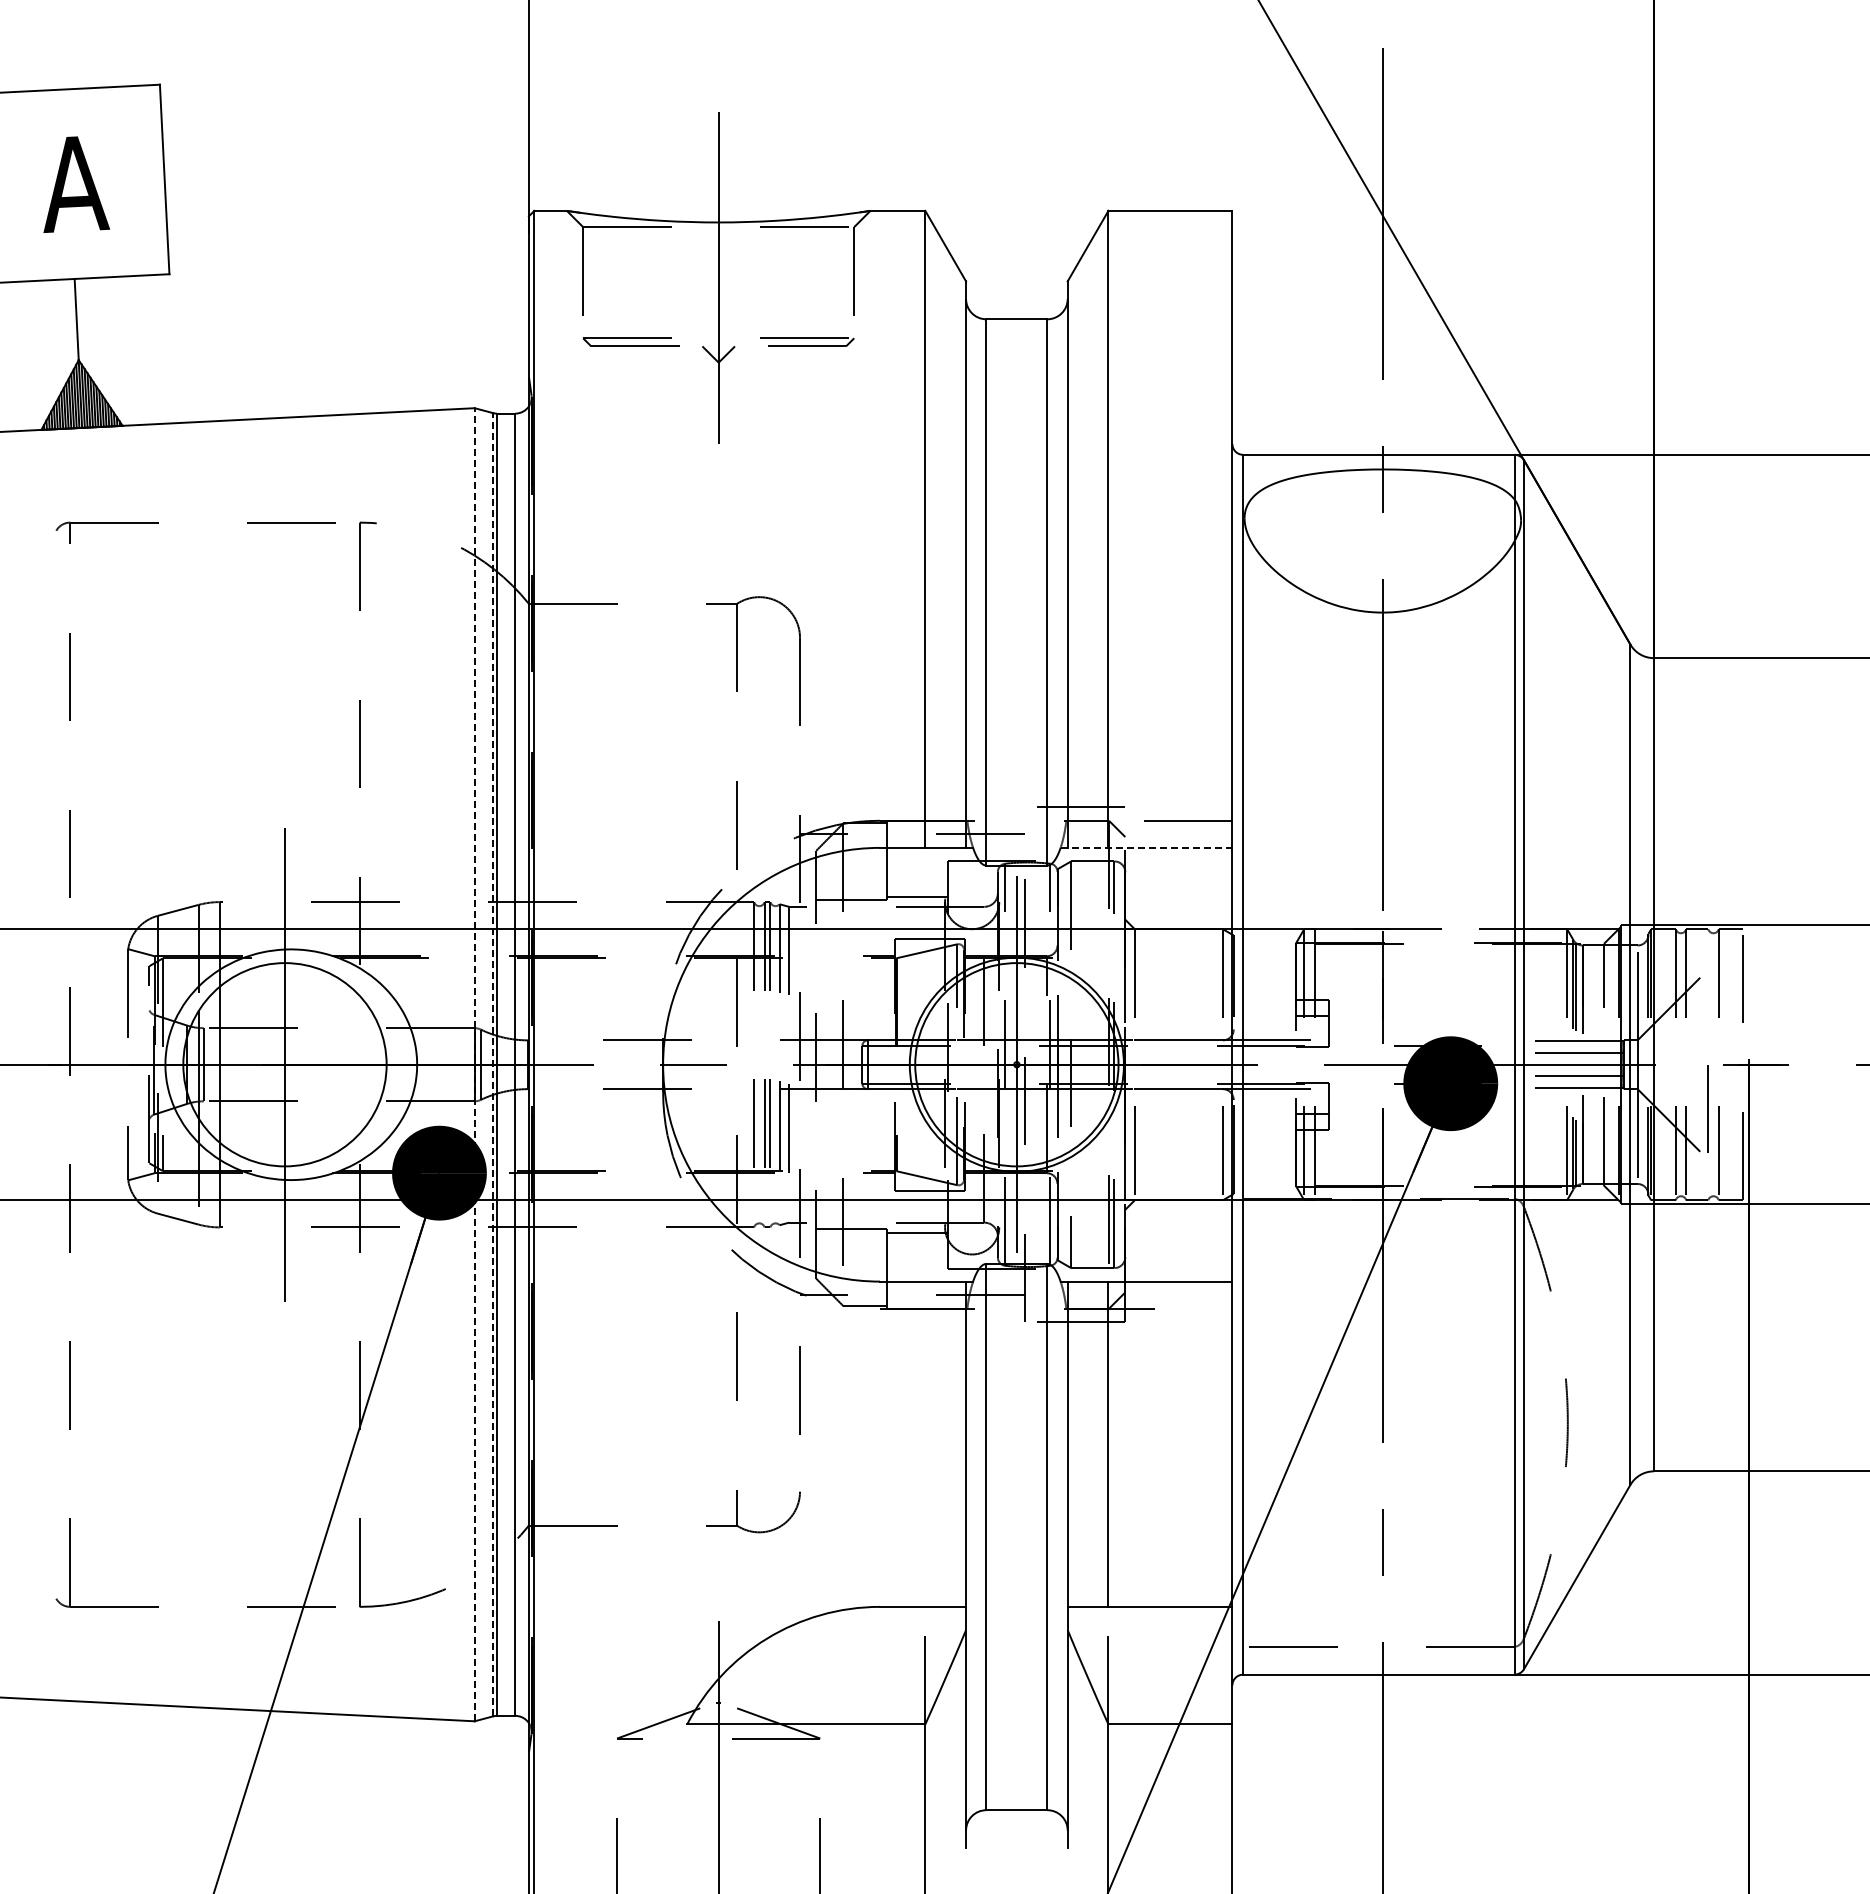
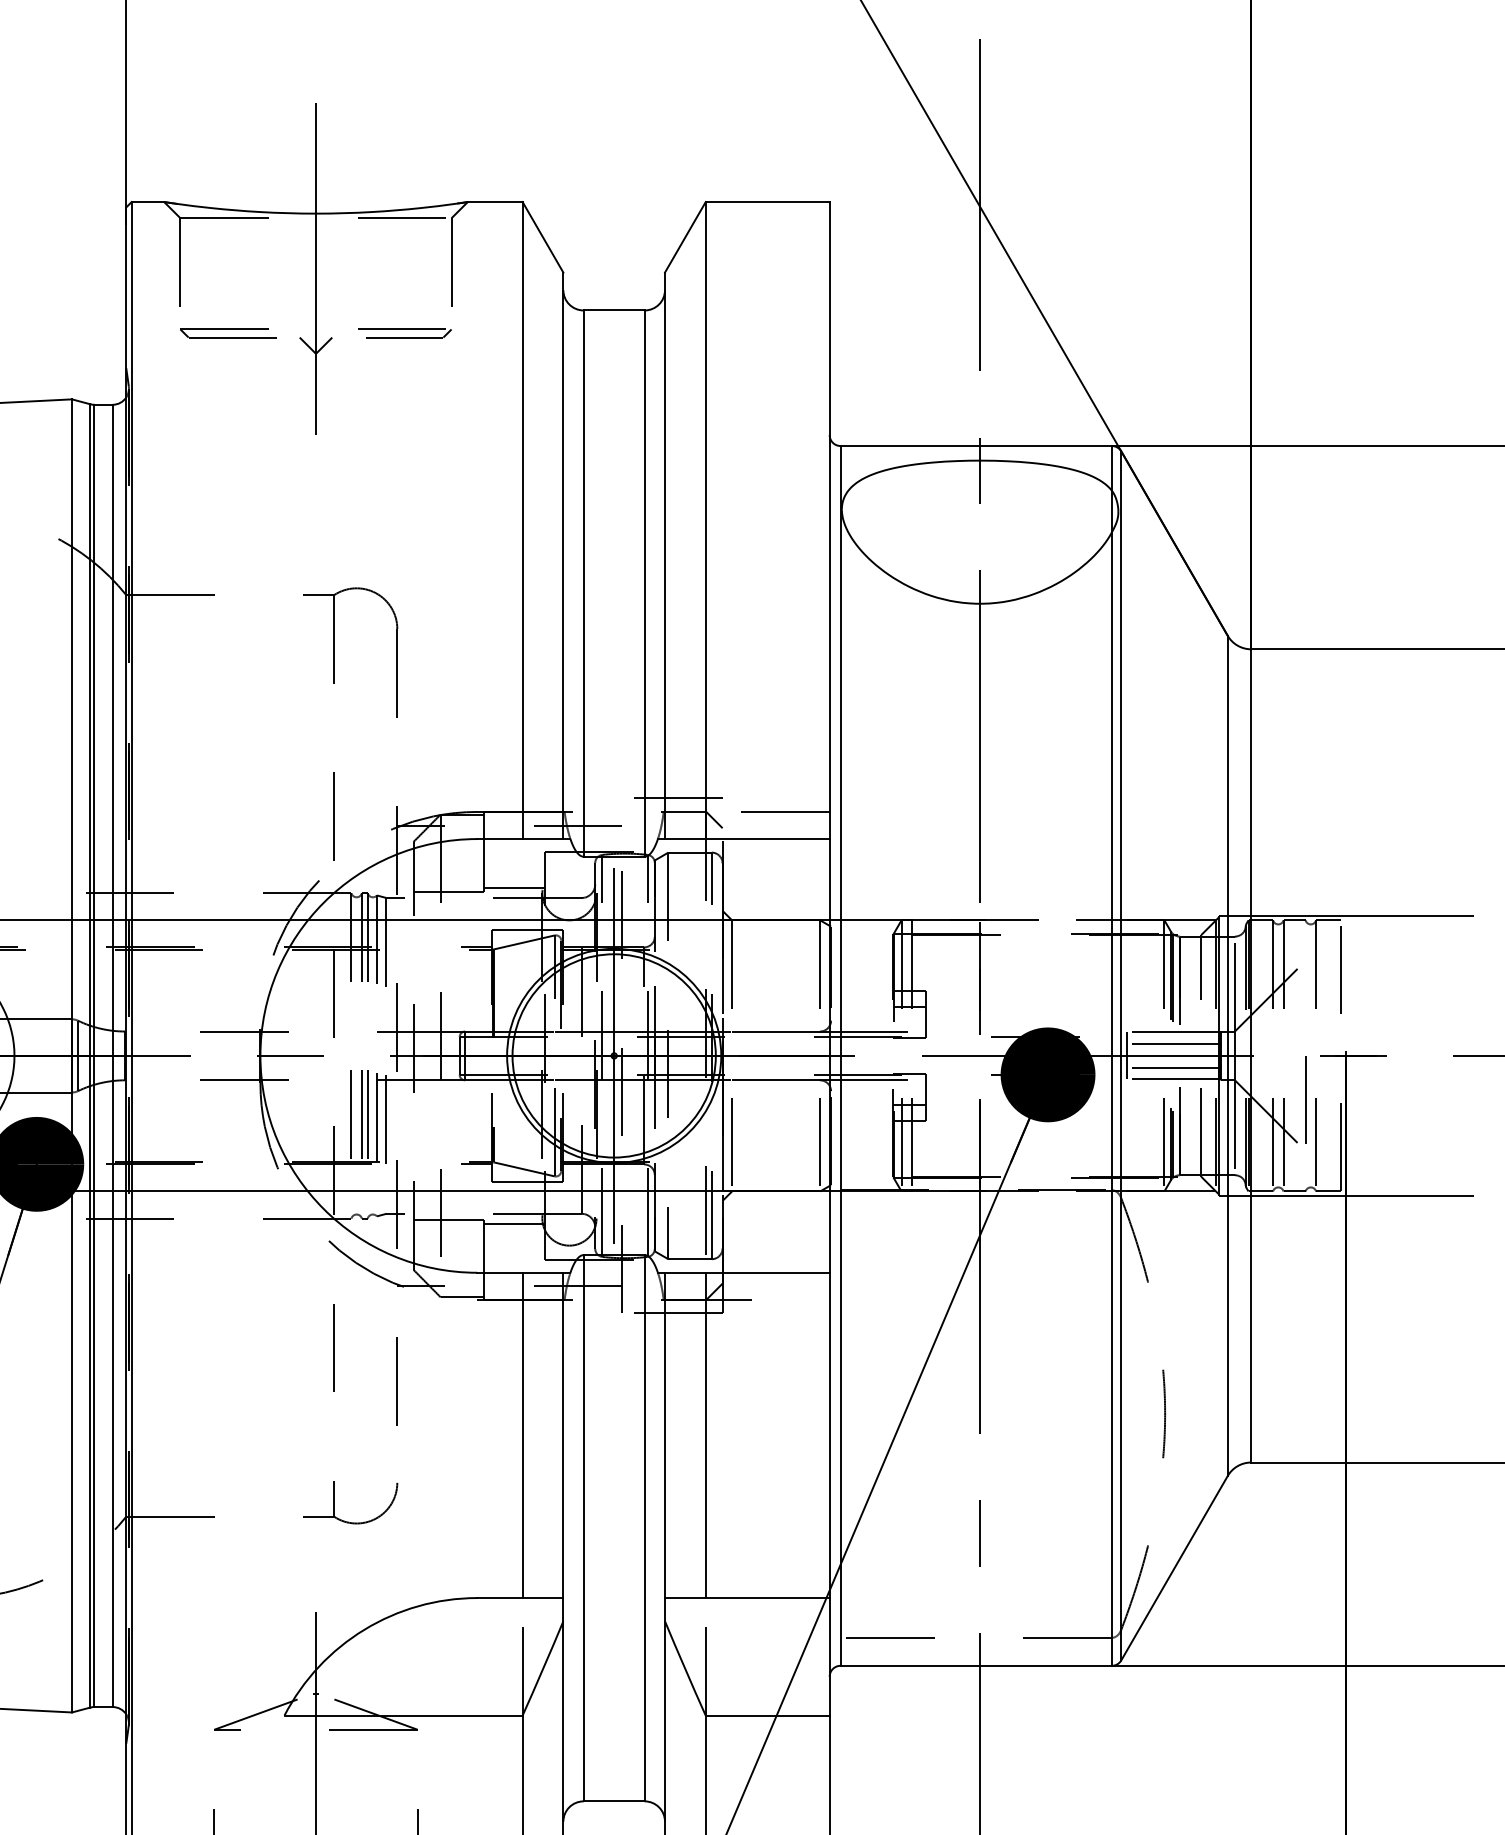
line: (1146, 847) -> (743, 838), dashed -> solid
line: (474, 1064) -> (71, 1055), dashed -> solid
line: (492, 1064) -> (89, 1055), dashed -> solid
line: (1529, 1064) -> (1126, 1055), added
line: (925, 1443) -> (522, 1434), added

